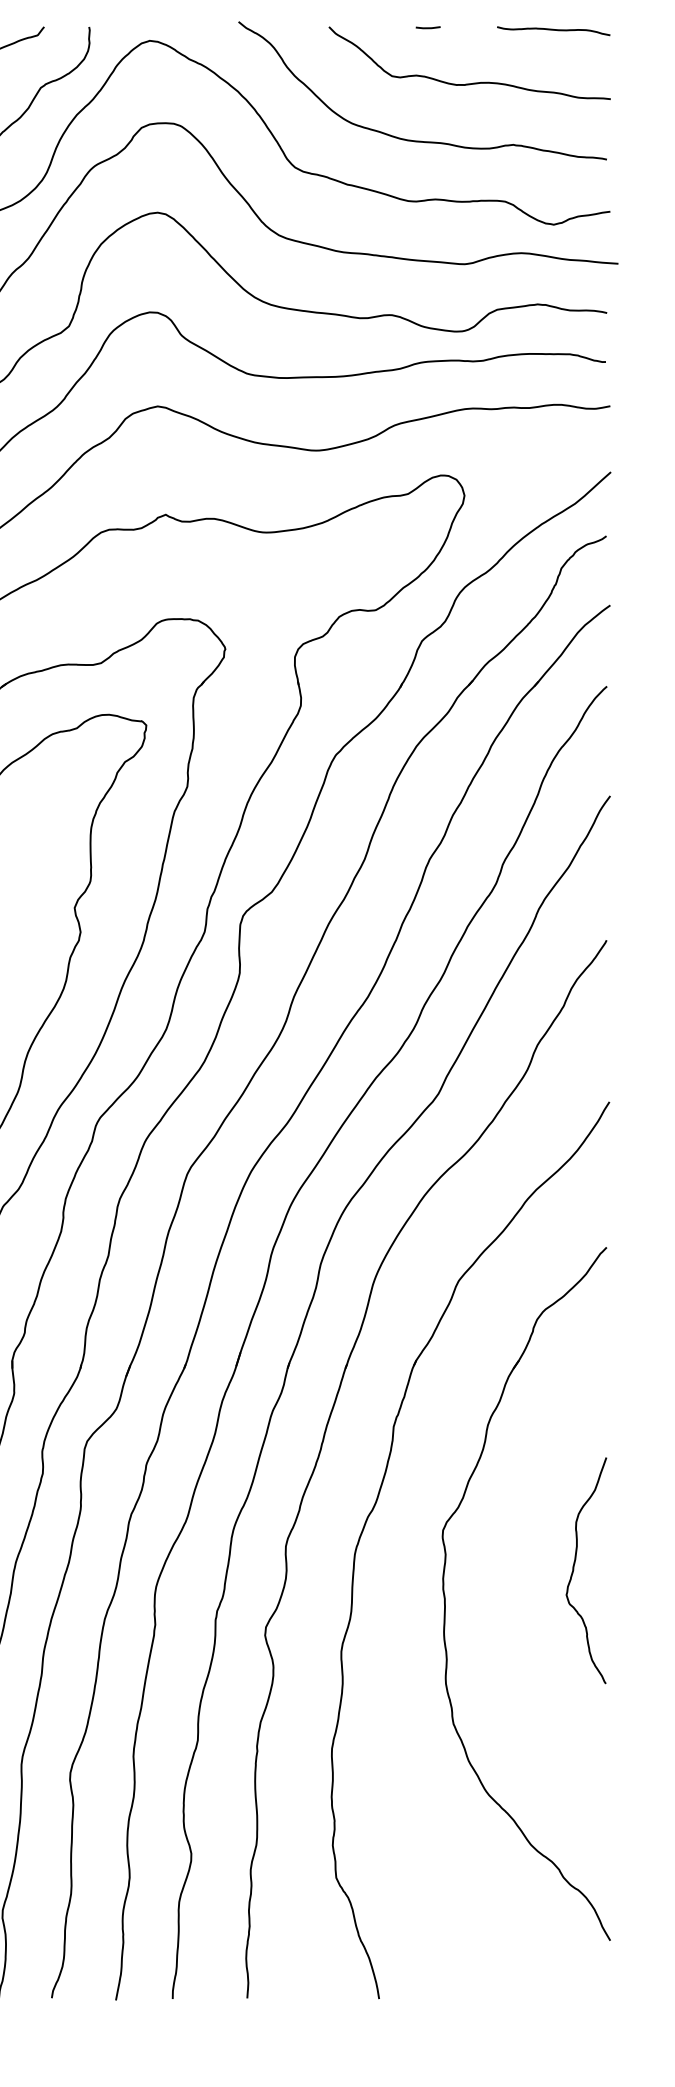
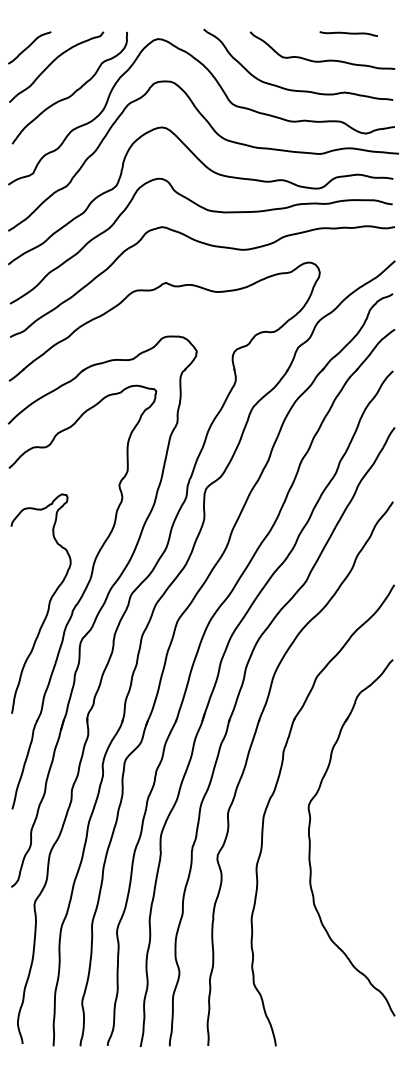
line: (426, 28) -> (300, 32), removed
curve: (553, 30) -> (348, 33), moved
curve: (576, 1563) -> (377, 822), removed

